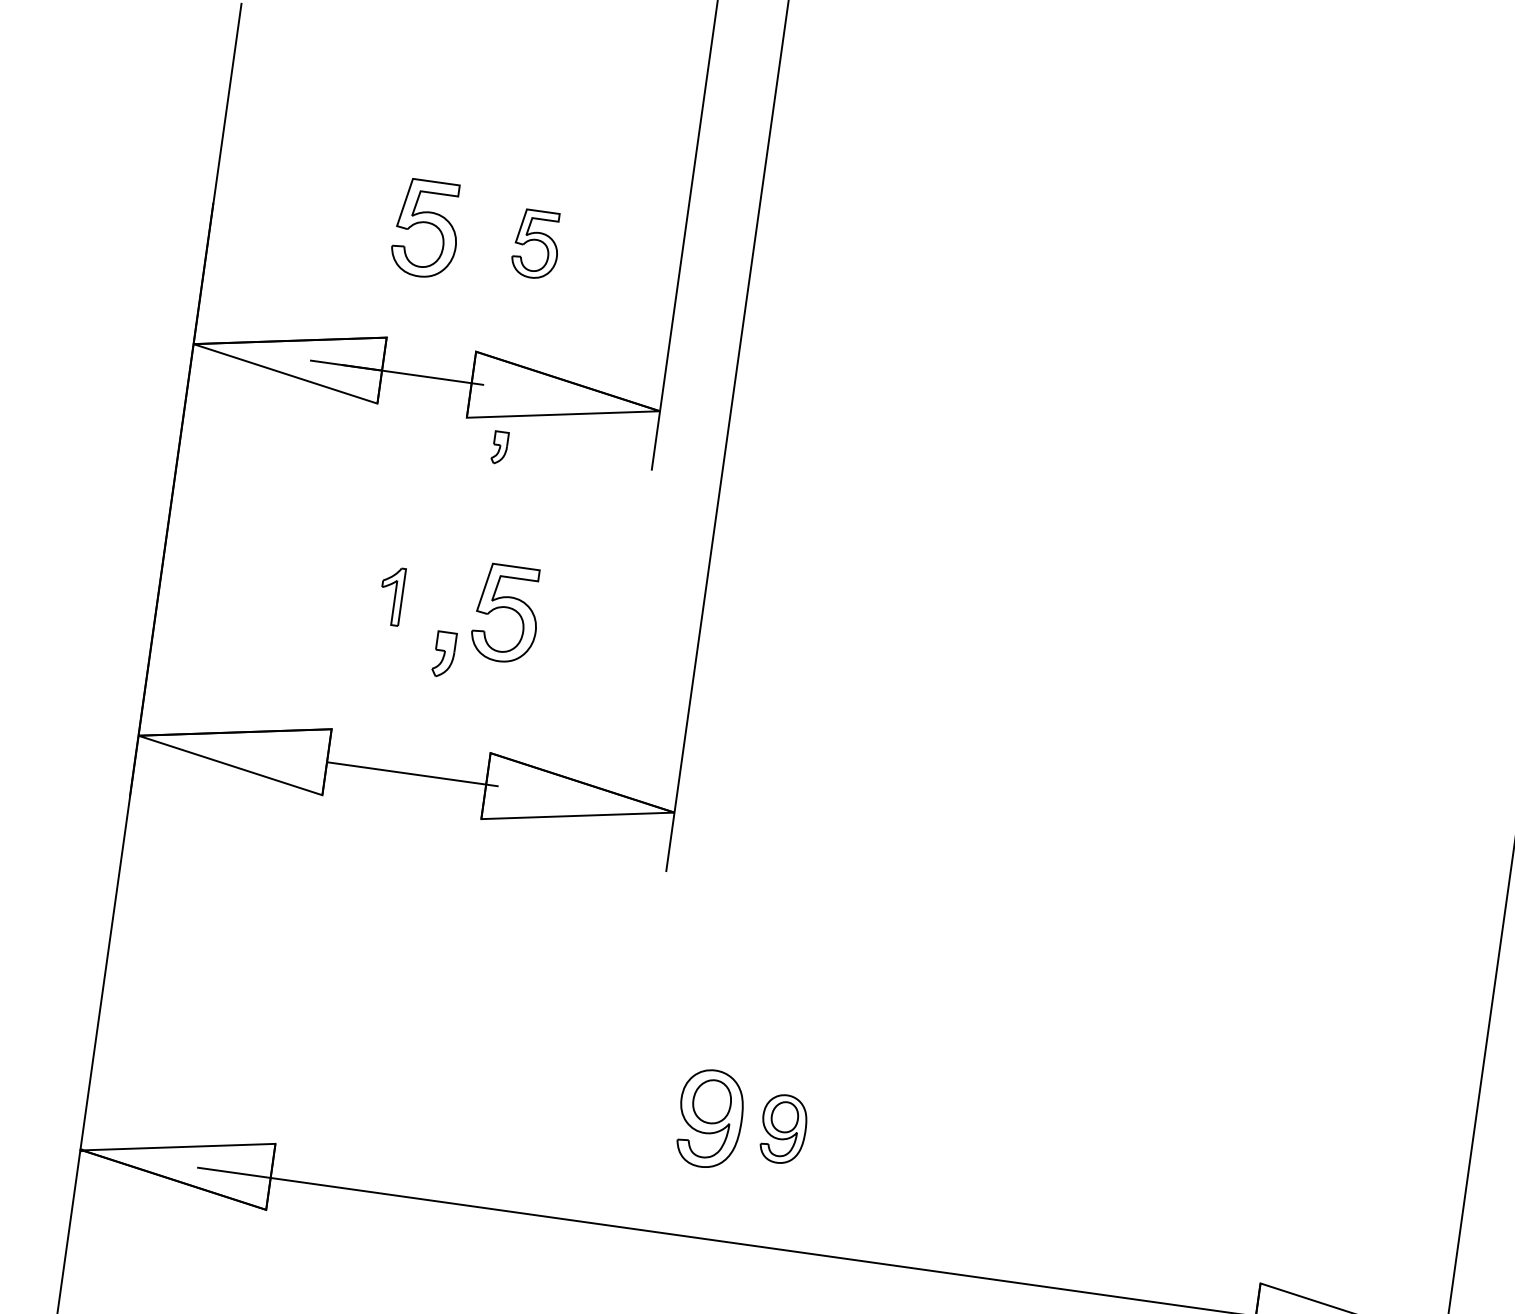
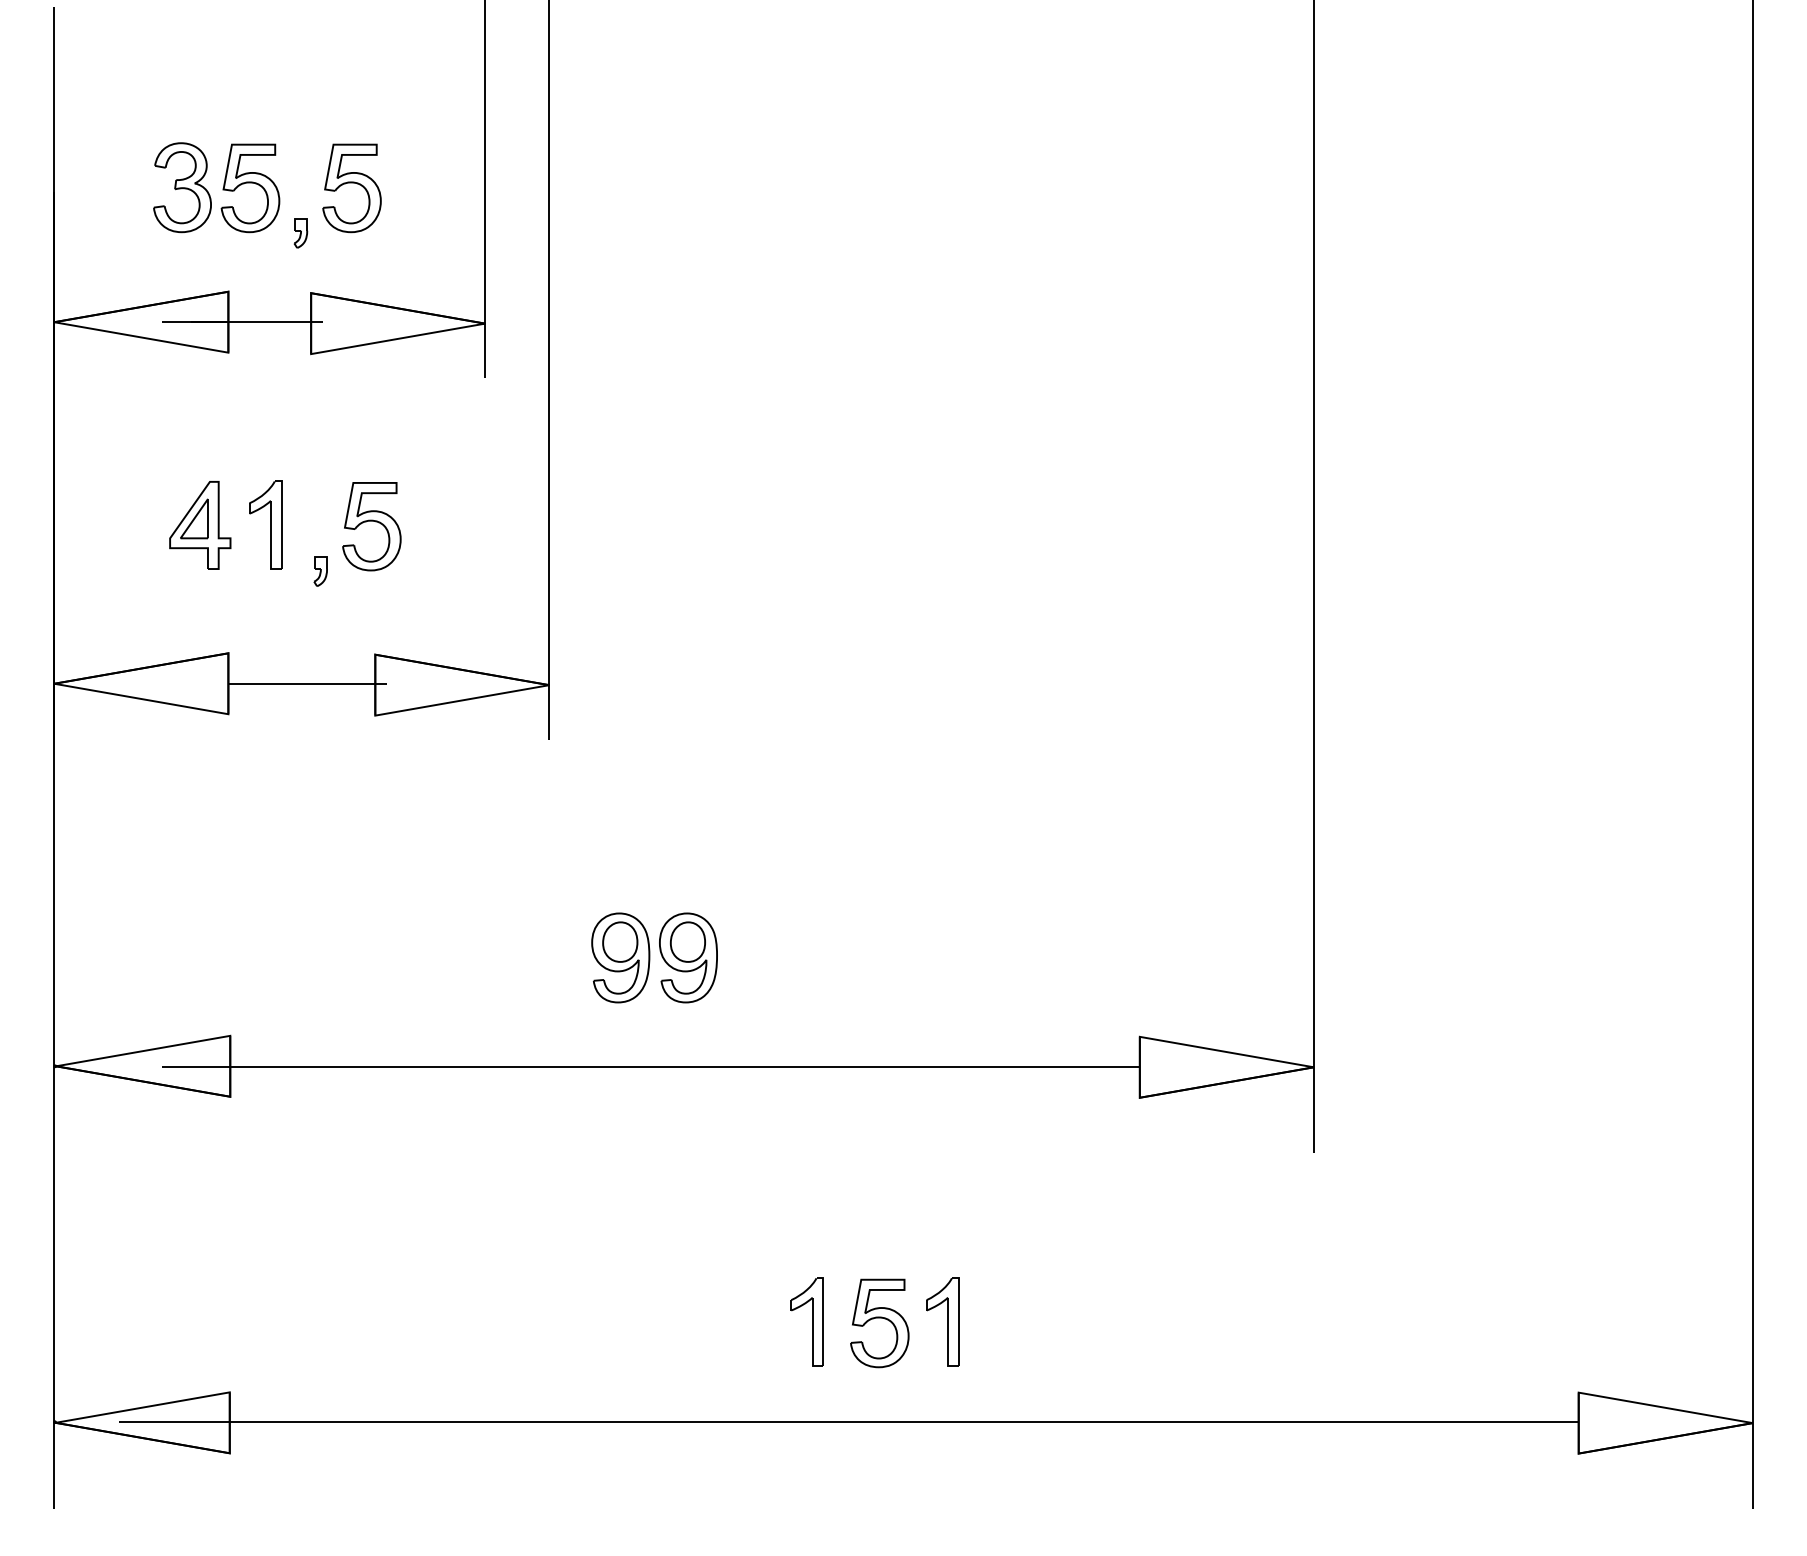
part: (352, 217) -> (182, 187), added
part: (535, 244) -> (351, 188), size x1.43
part: (499, 448) -> (300, 233), moved
part: (320, 586) -> (200, 525), added
part: (391, 595) -> (265, 524), size x1.67
part: (443, 654) -> (320, 571), size x0.71
part: (783, 1128) -> (688, 957), size x1.43

